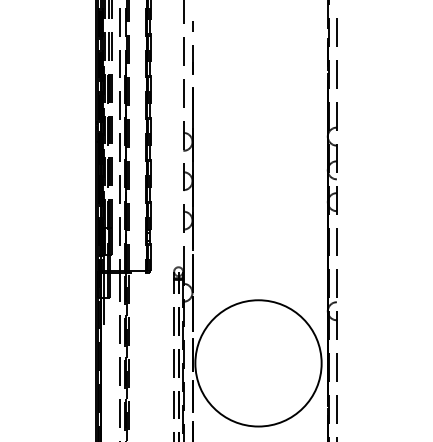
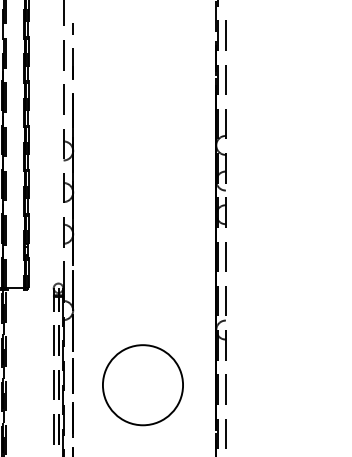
circle: (258, 363) -> (142, 385), size x0.6

